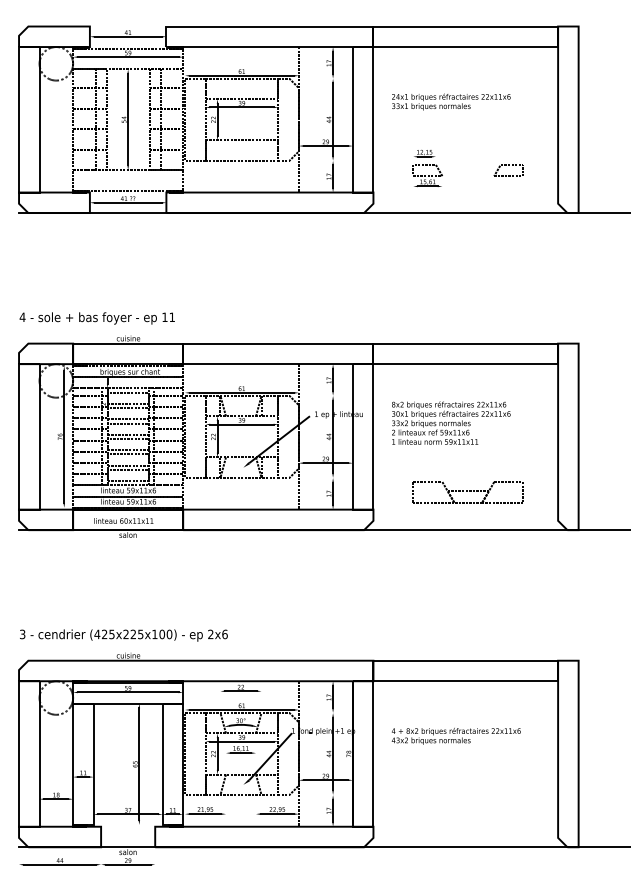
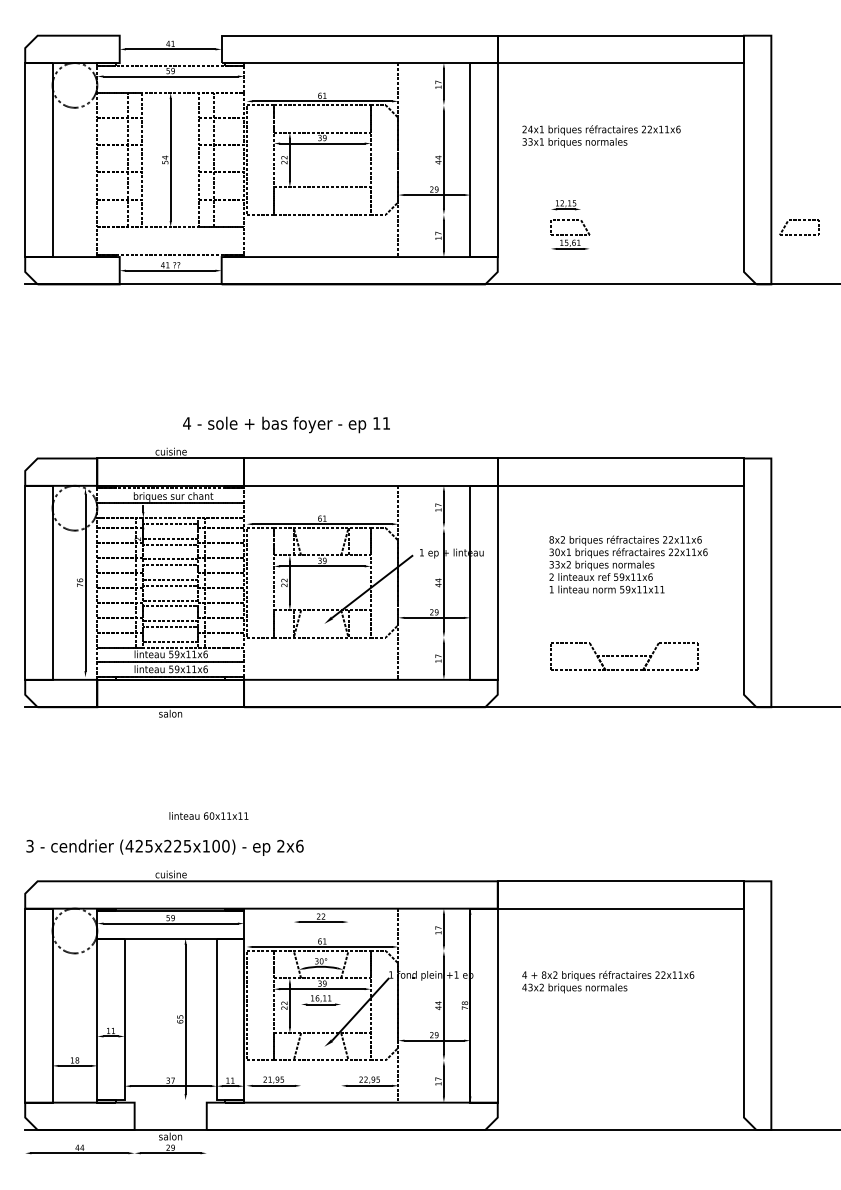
part: (509, 165) -> (799, 220), moved
text: (97, 318) -> (286, 424), moved
text: (451, 423) -> (628, 564), moved
text: (123, 520) -> (208, 815), moved

